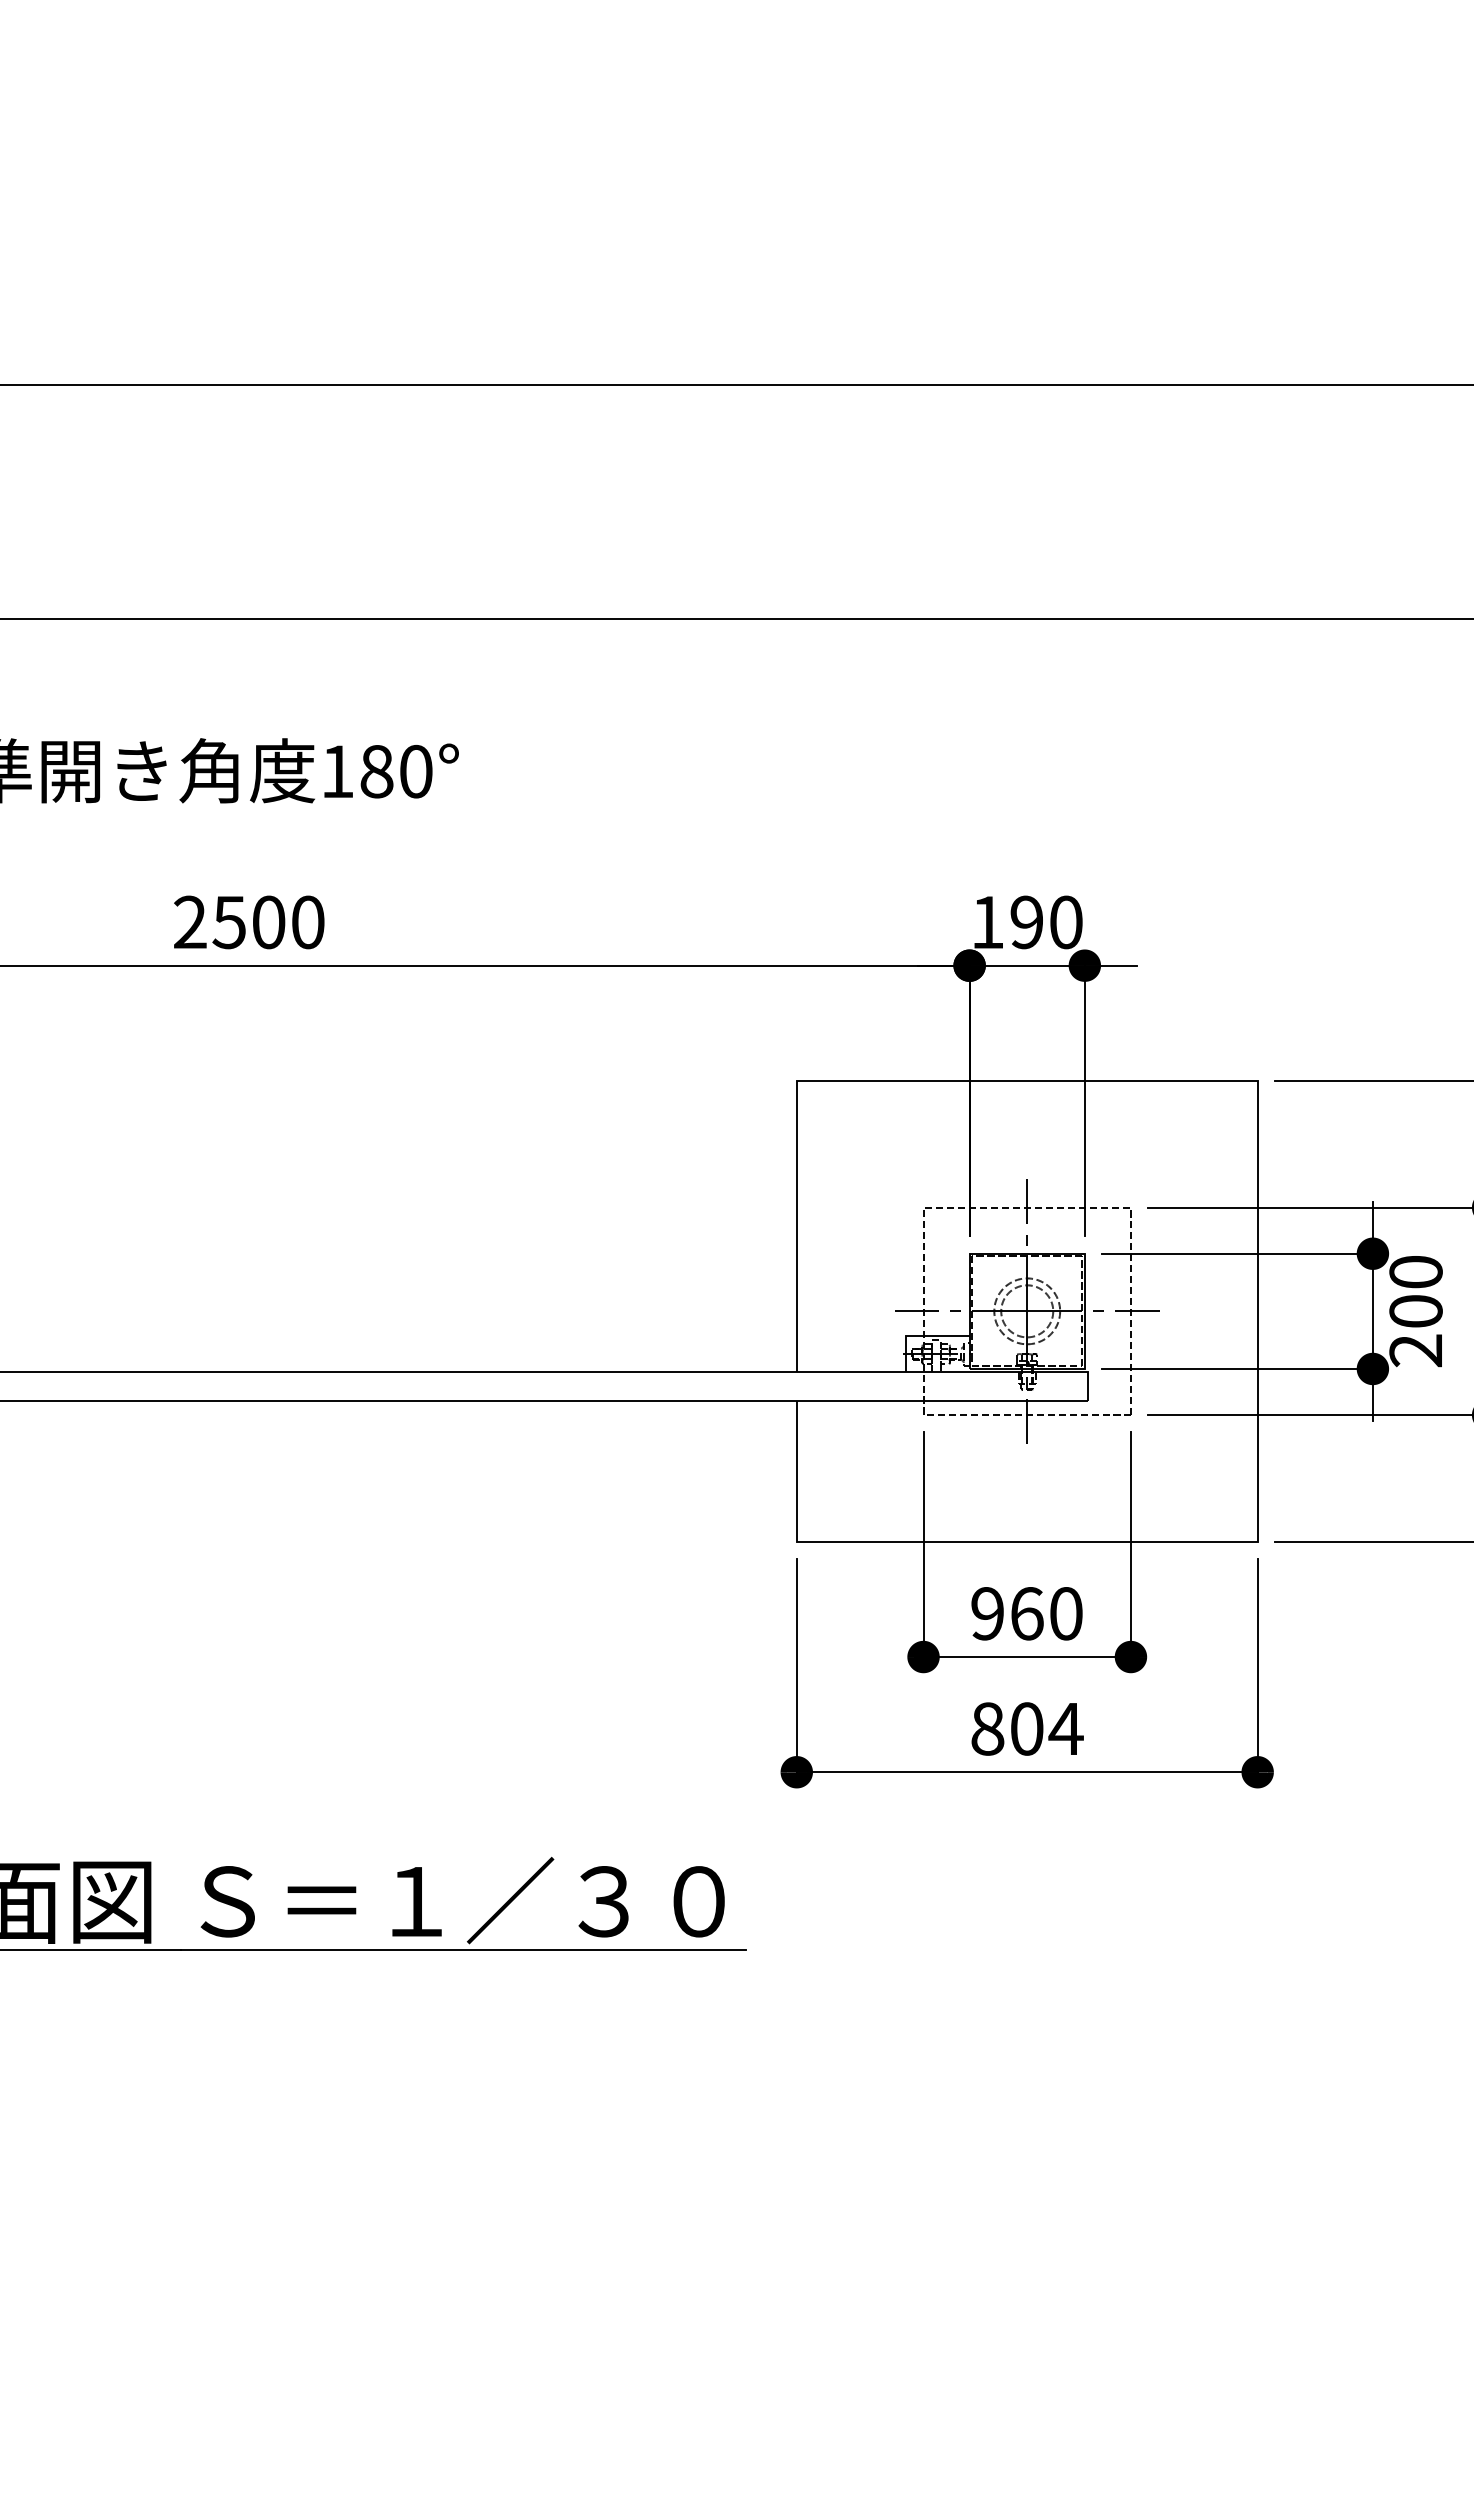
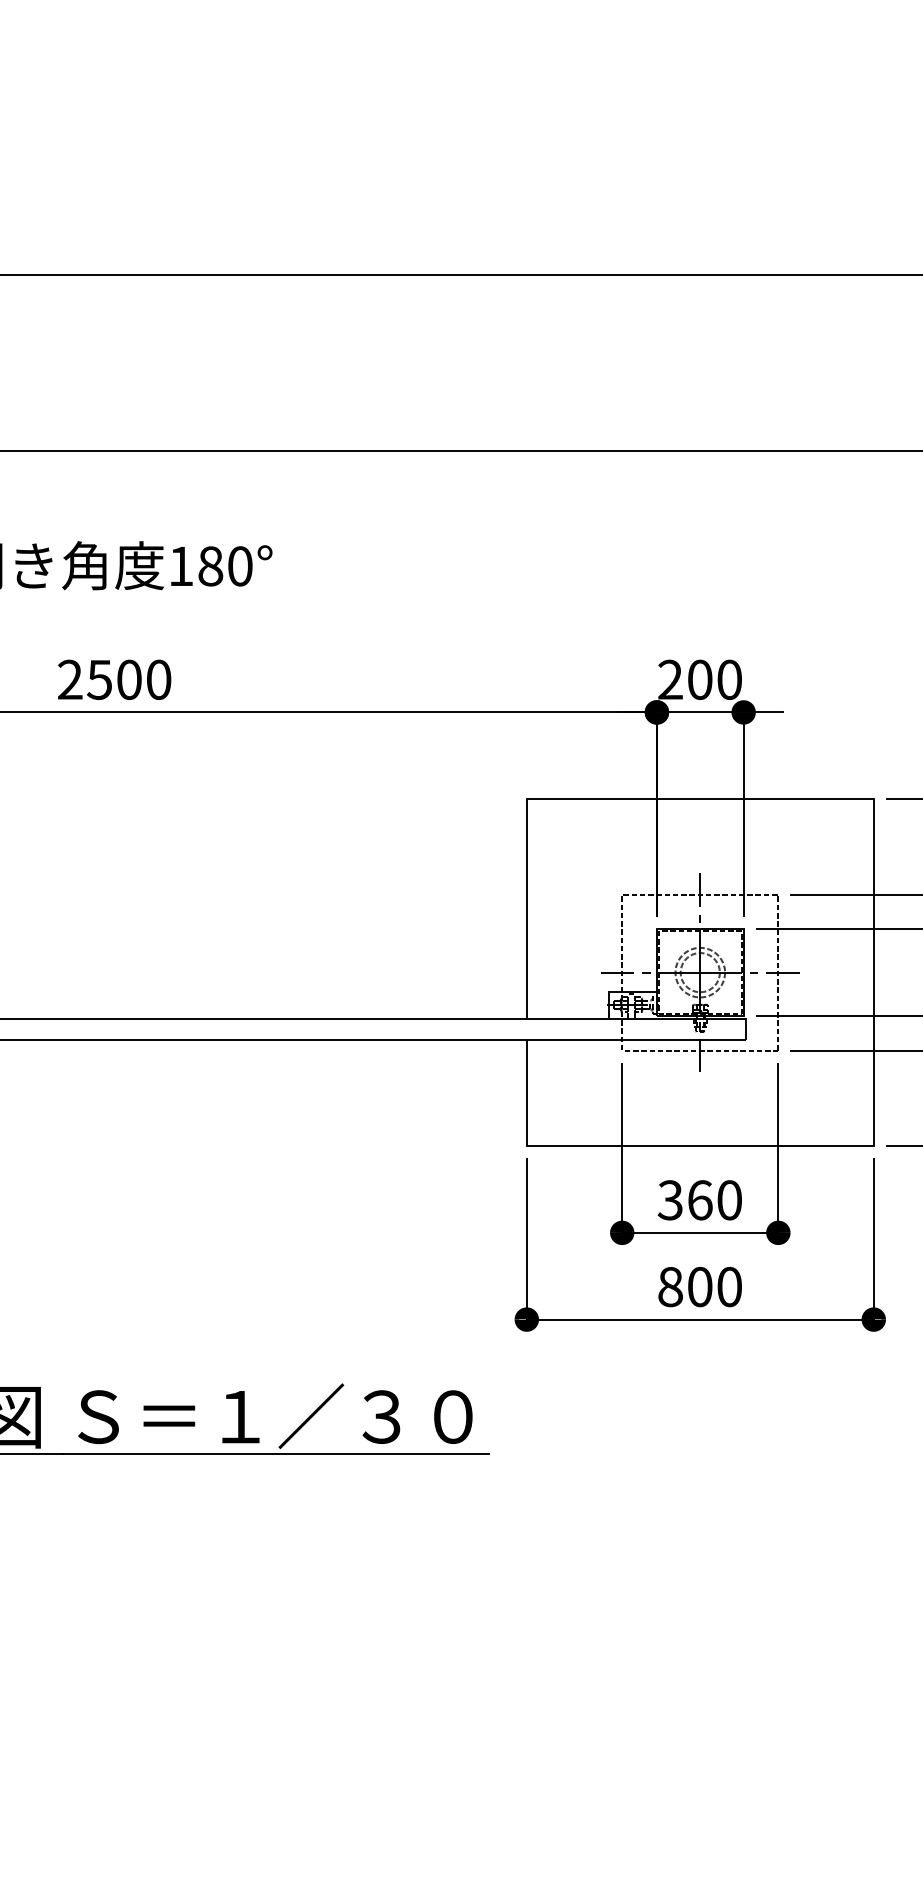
text: (1007, 922) -> (685, 679), 190 -> 200
text: (986, 1613) -> (669, 1200), 960 -> 360
text: (1065, 1728) -> (729, 1286), 804 -> 800

